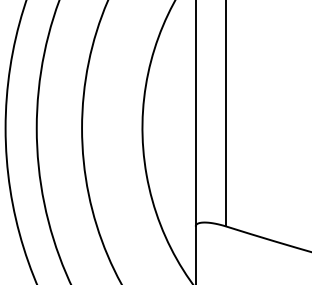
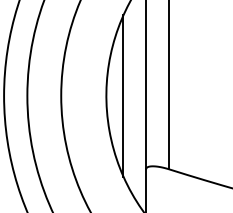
line: (165, 127) -> (123, 95), added

